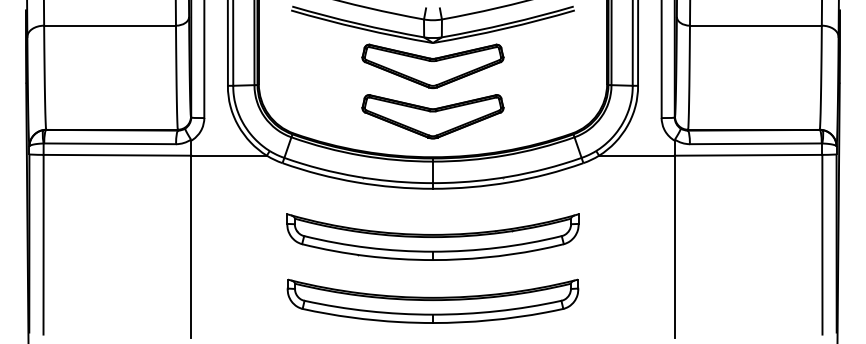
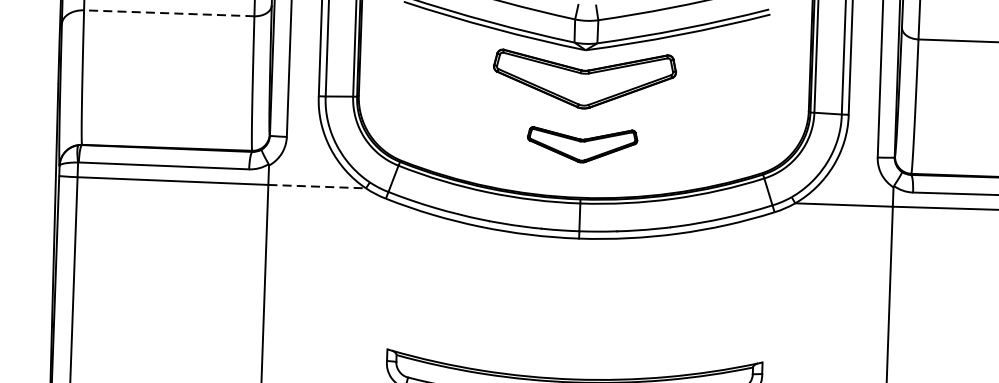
line: (110, 25) -> (169, 13), solid -> dashed
part: (432, 116) -> (581, 145), size x0.6
line: (229, 155) -> (317, 186), solid -> dashed
part: (432, 236) -> (576, 300), removed

